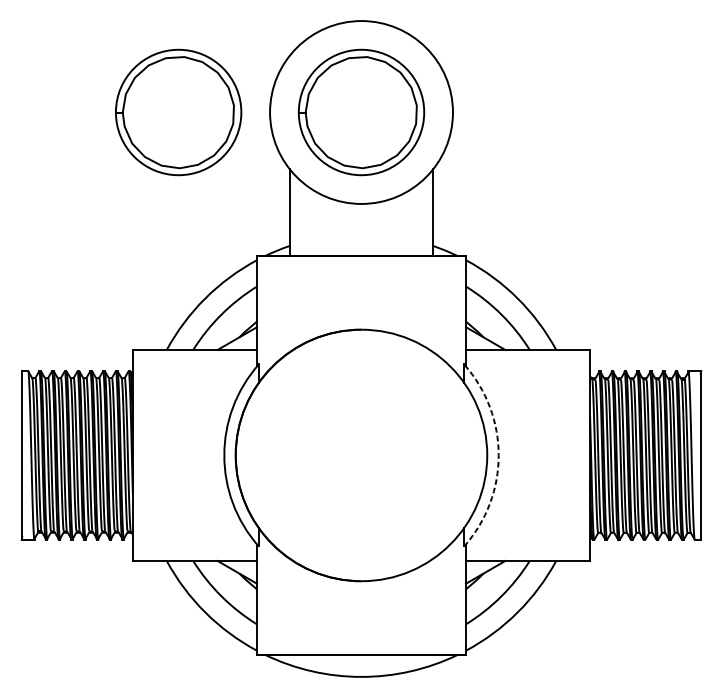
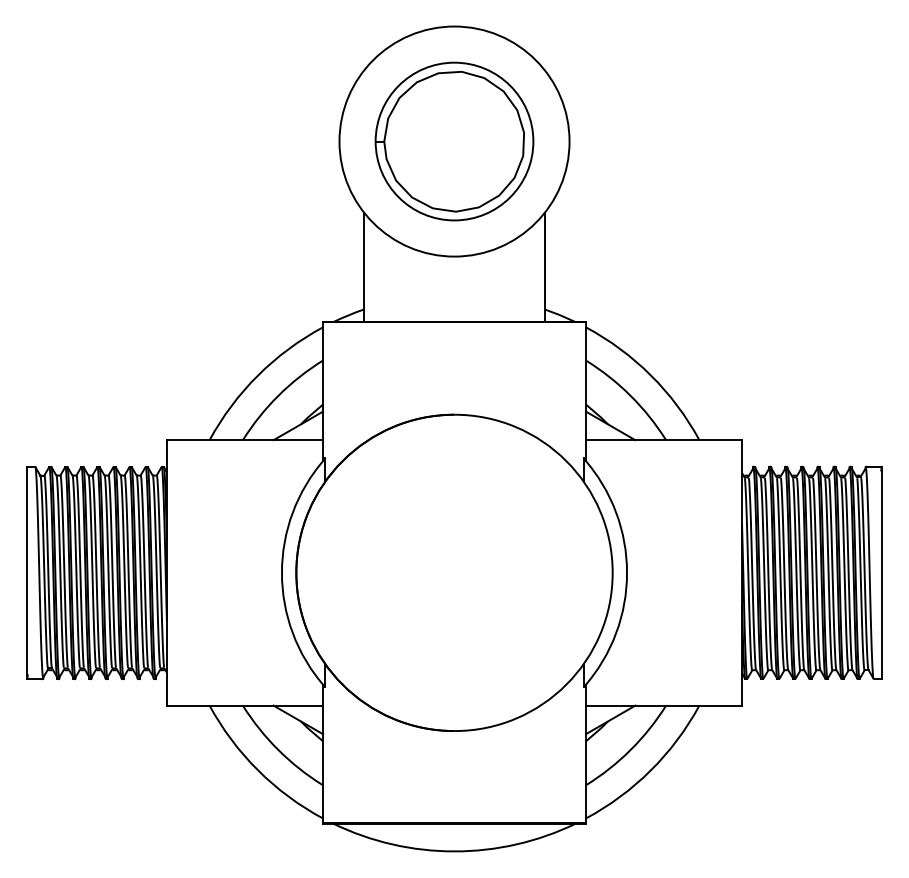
part: (178, 112) -> (224, 141), removed
arc: (499, 455) -> (627, 572), dashed -> solid

